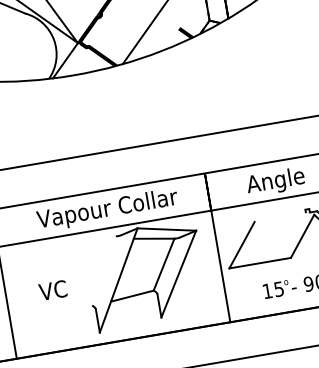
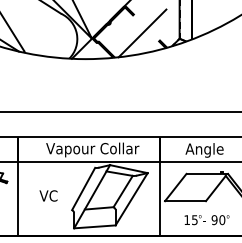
line: (280, 216) -> (203, 173), added
line: (103, 270) -> (83, 188), added
line: (129, 324) -> (94, 226), added

